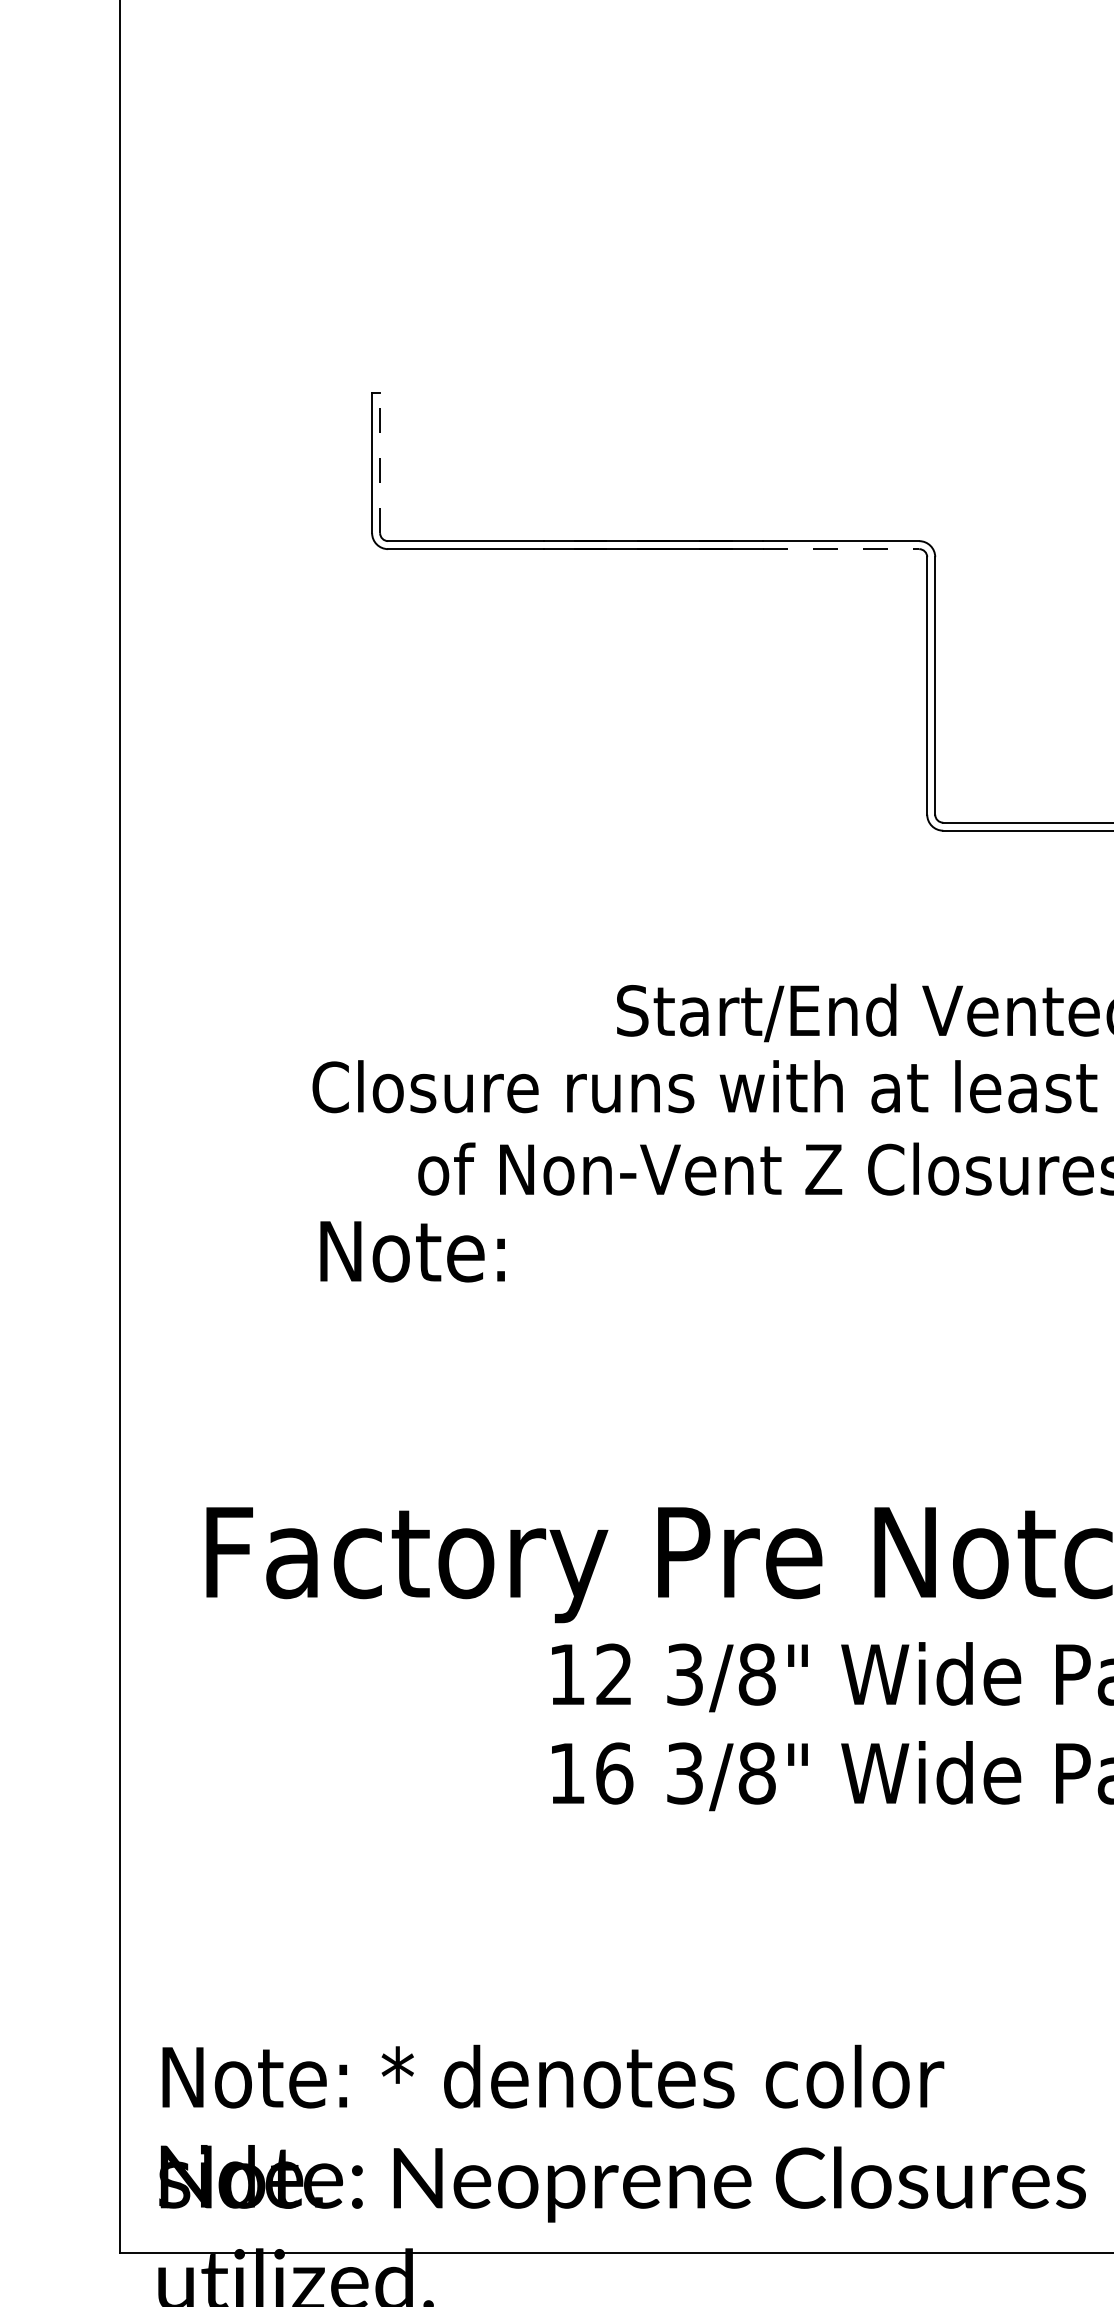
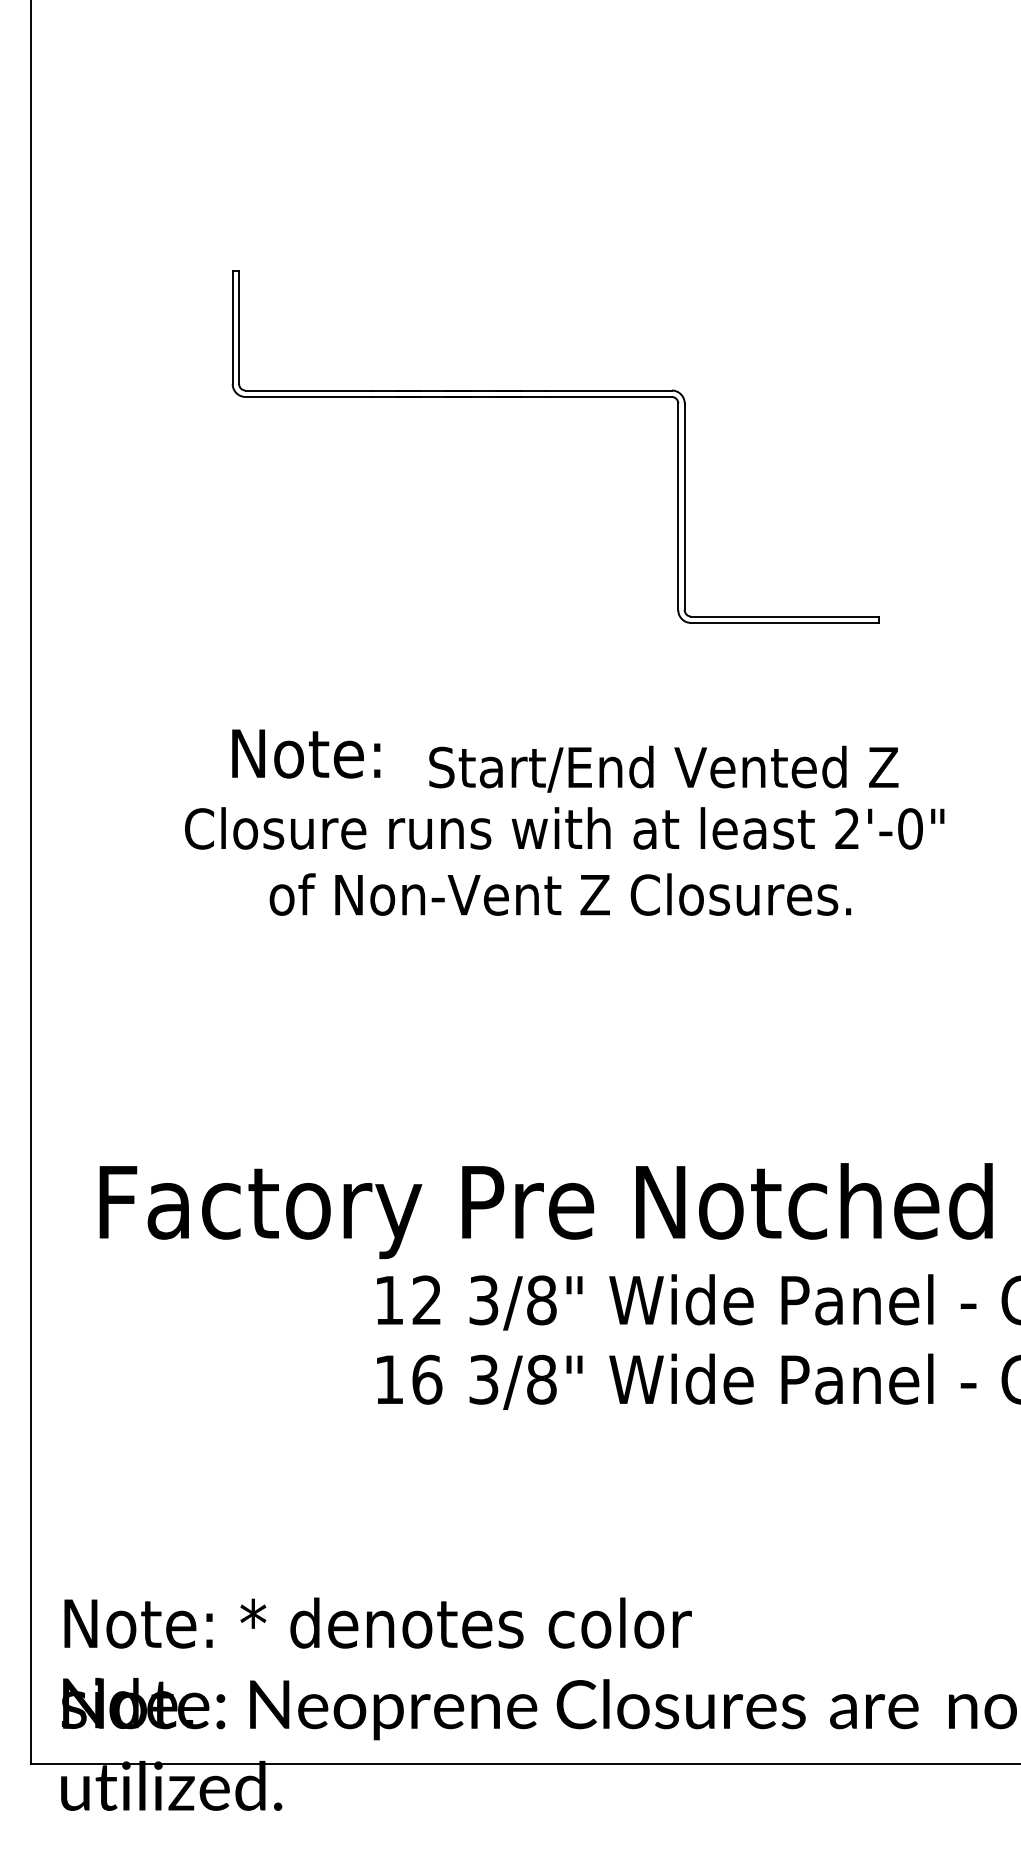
line: (380, 462) -> (239, 327), dashed -> solid
line: (841, 548) -> (609, 396), dashed -> solid
text: (412, 1251) -> (306, 753), moved

